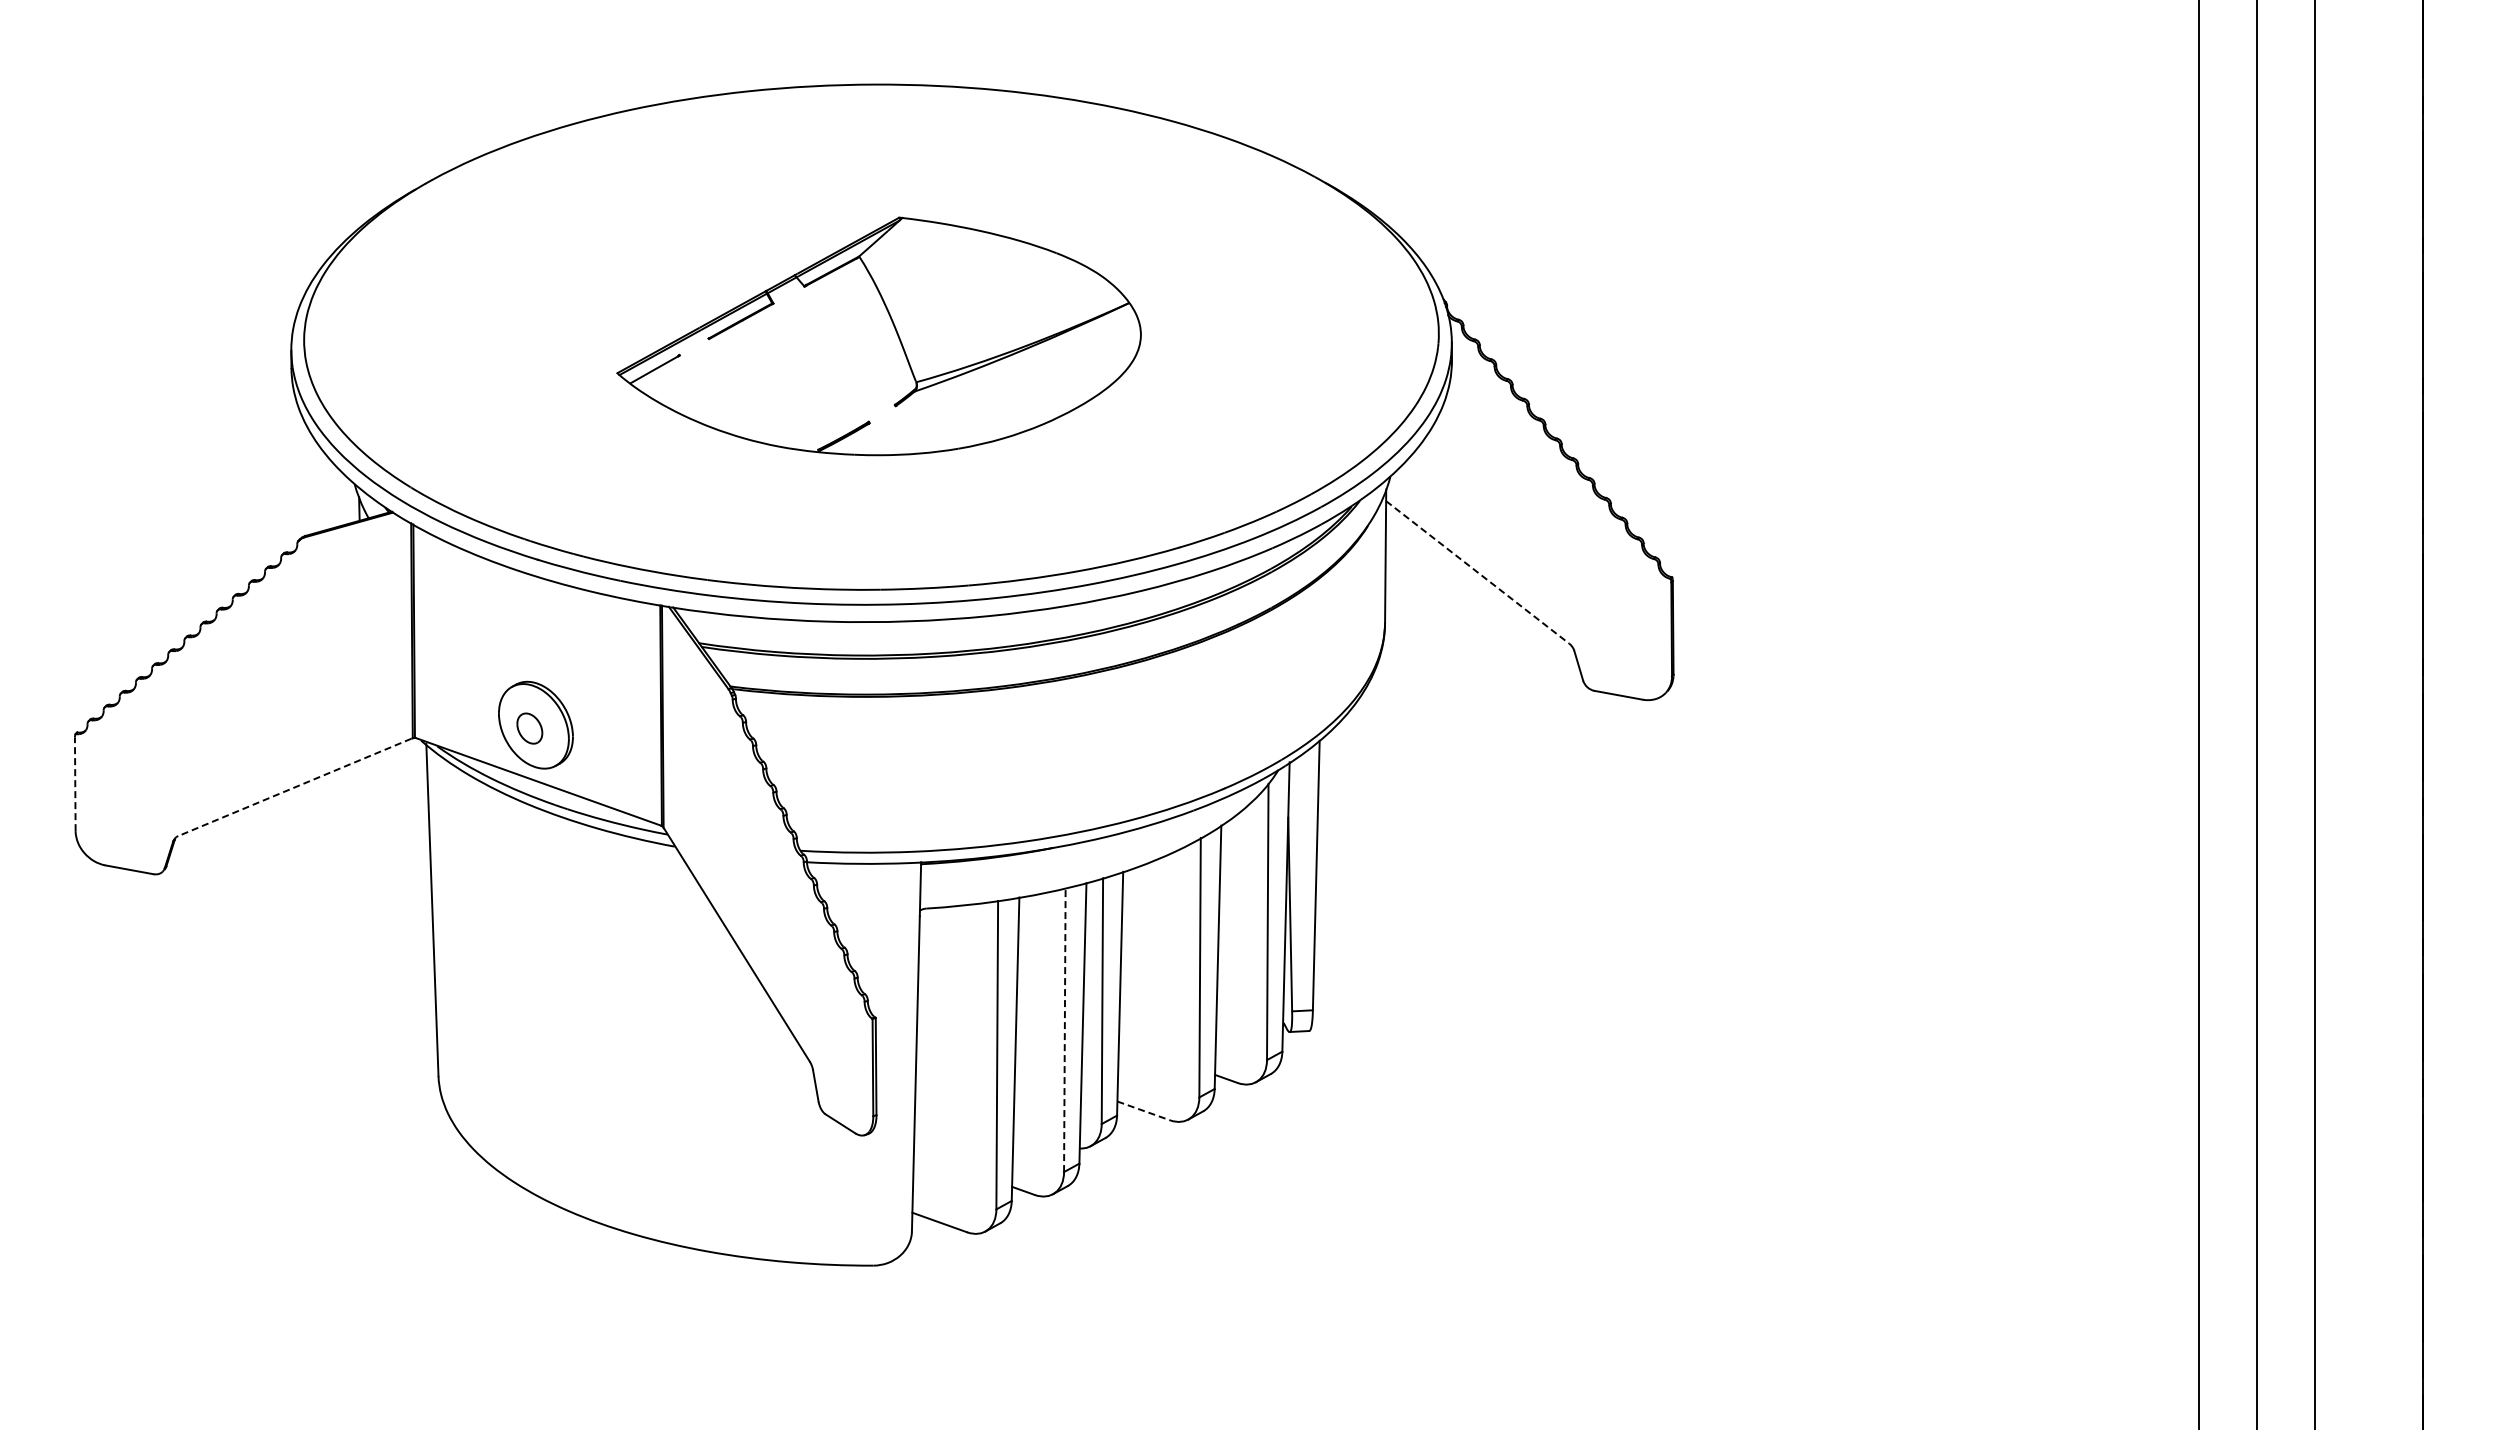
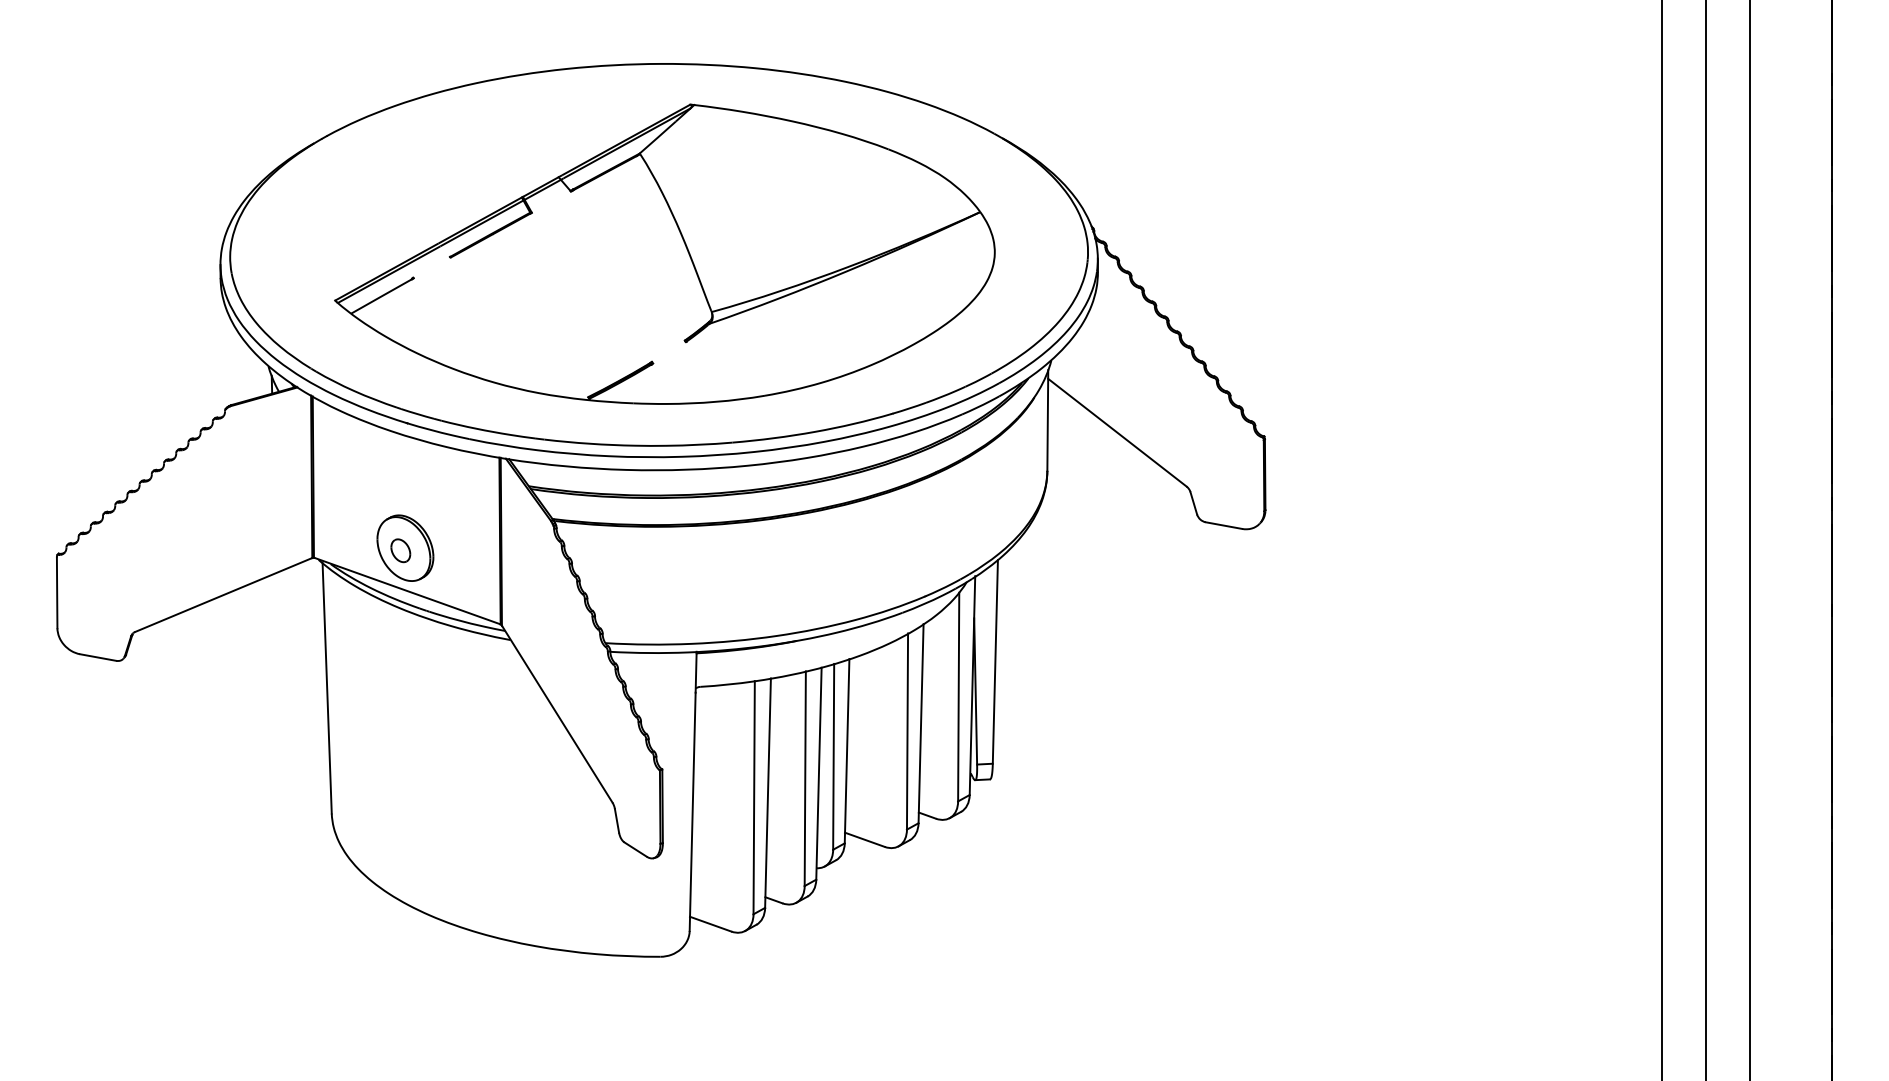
part: (878, 336) -> (664, 254), size x1.67
line: (1477, 572) -> (1117, 432), dashed -> solid
line: (75, 784) -> (57, 593), dashed -> solid
line: (294, 787) -> (222, 595), dashed -> solid
line: (1064, 1030) -> (805, 779), dashed -> solid
line: (1143, 1110) -> (864, 839), dashed -> solid

